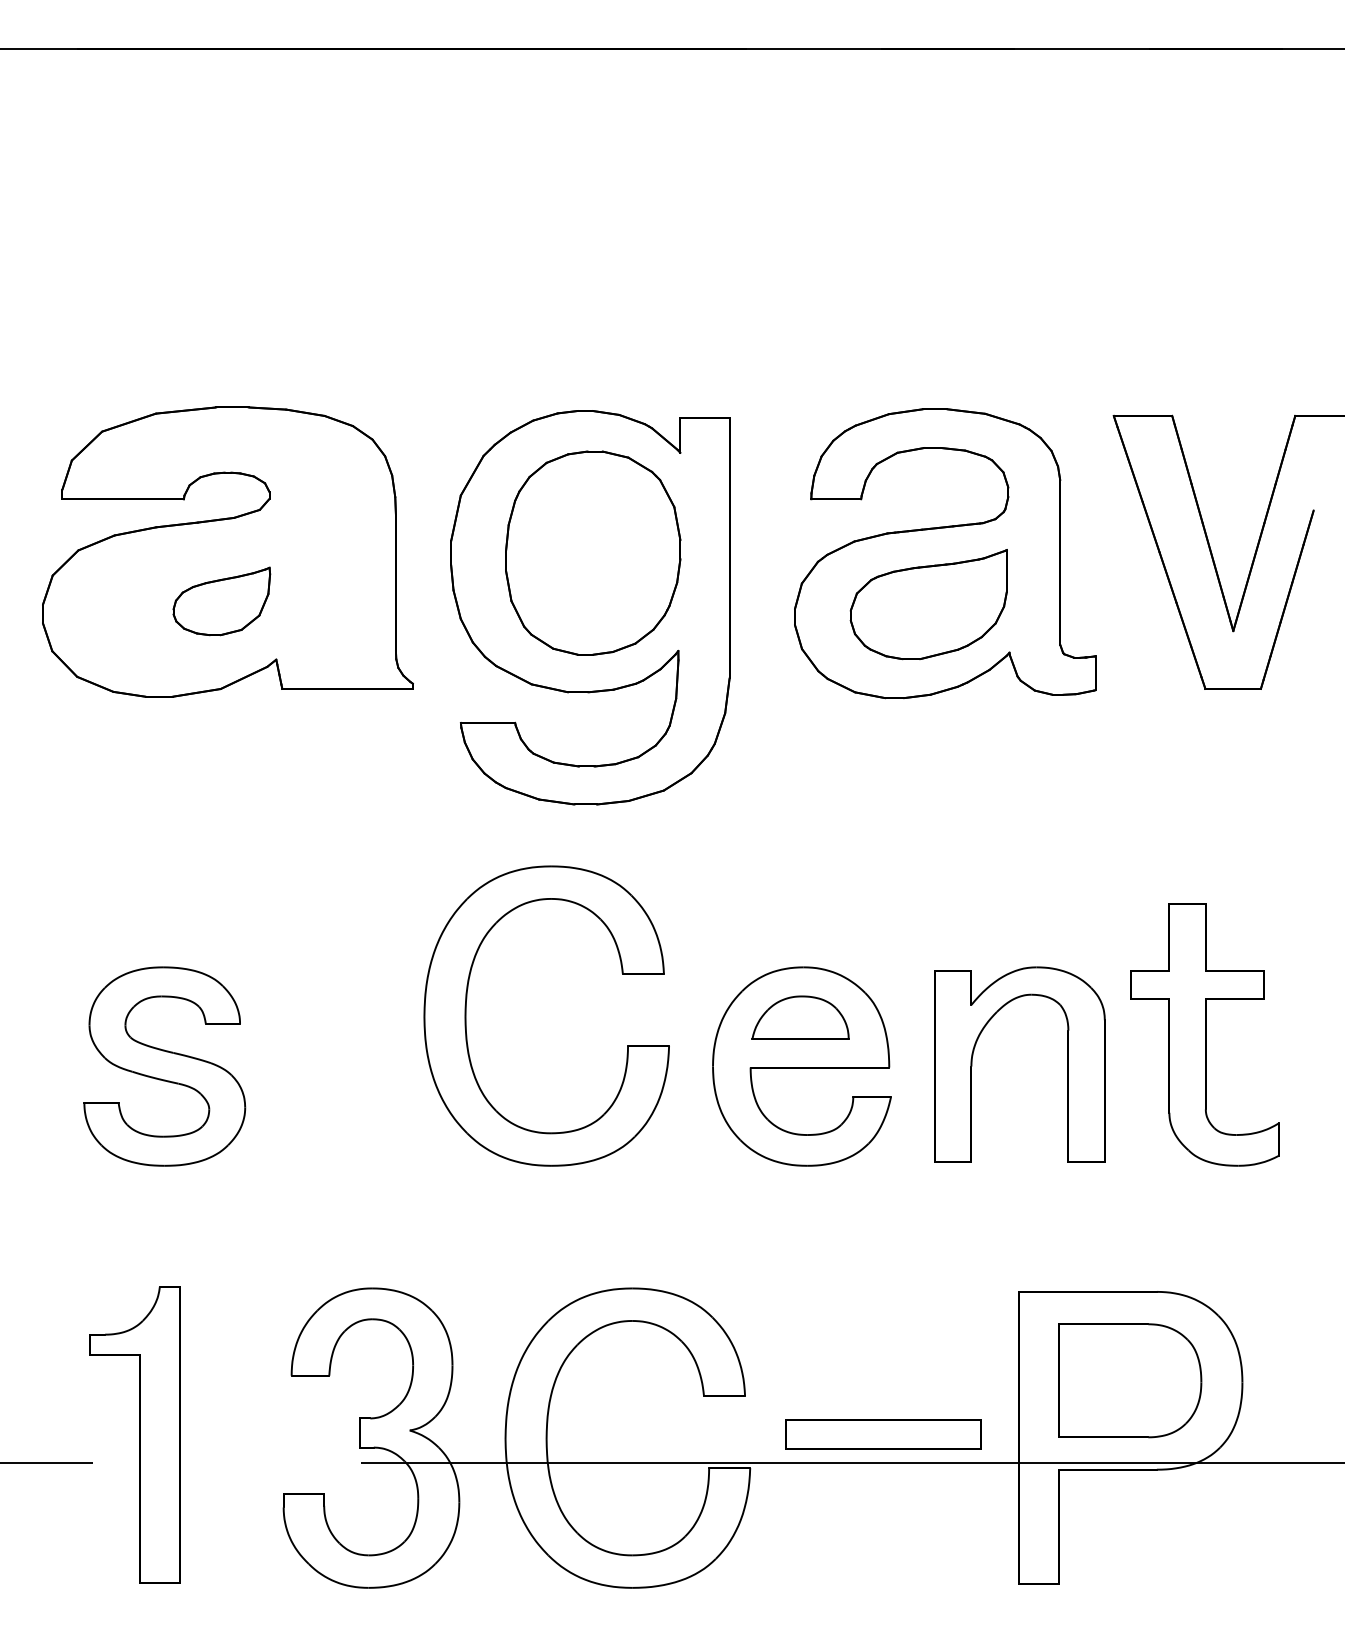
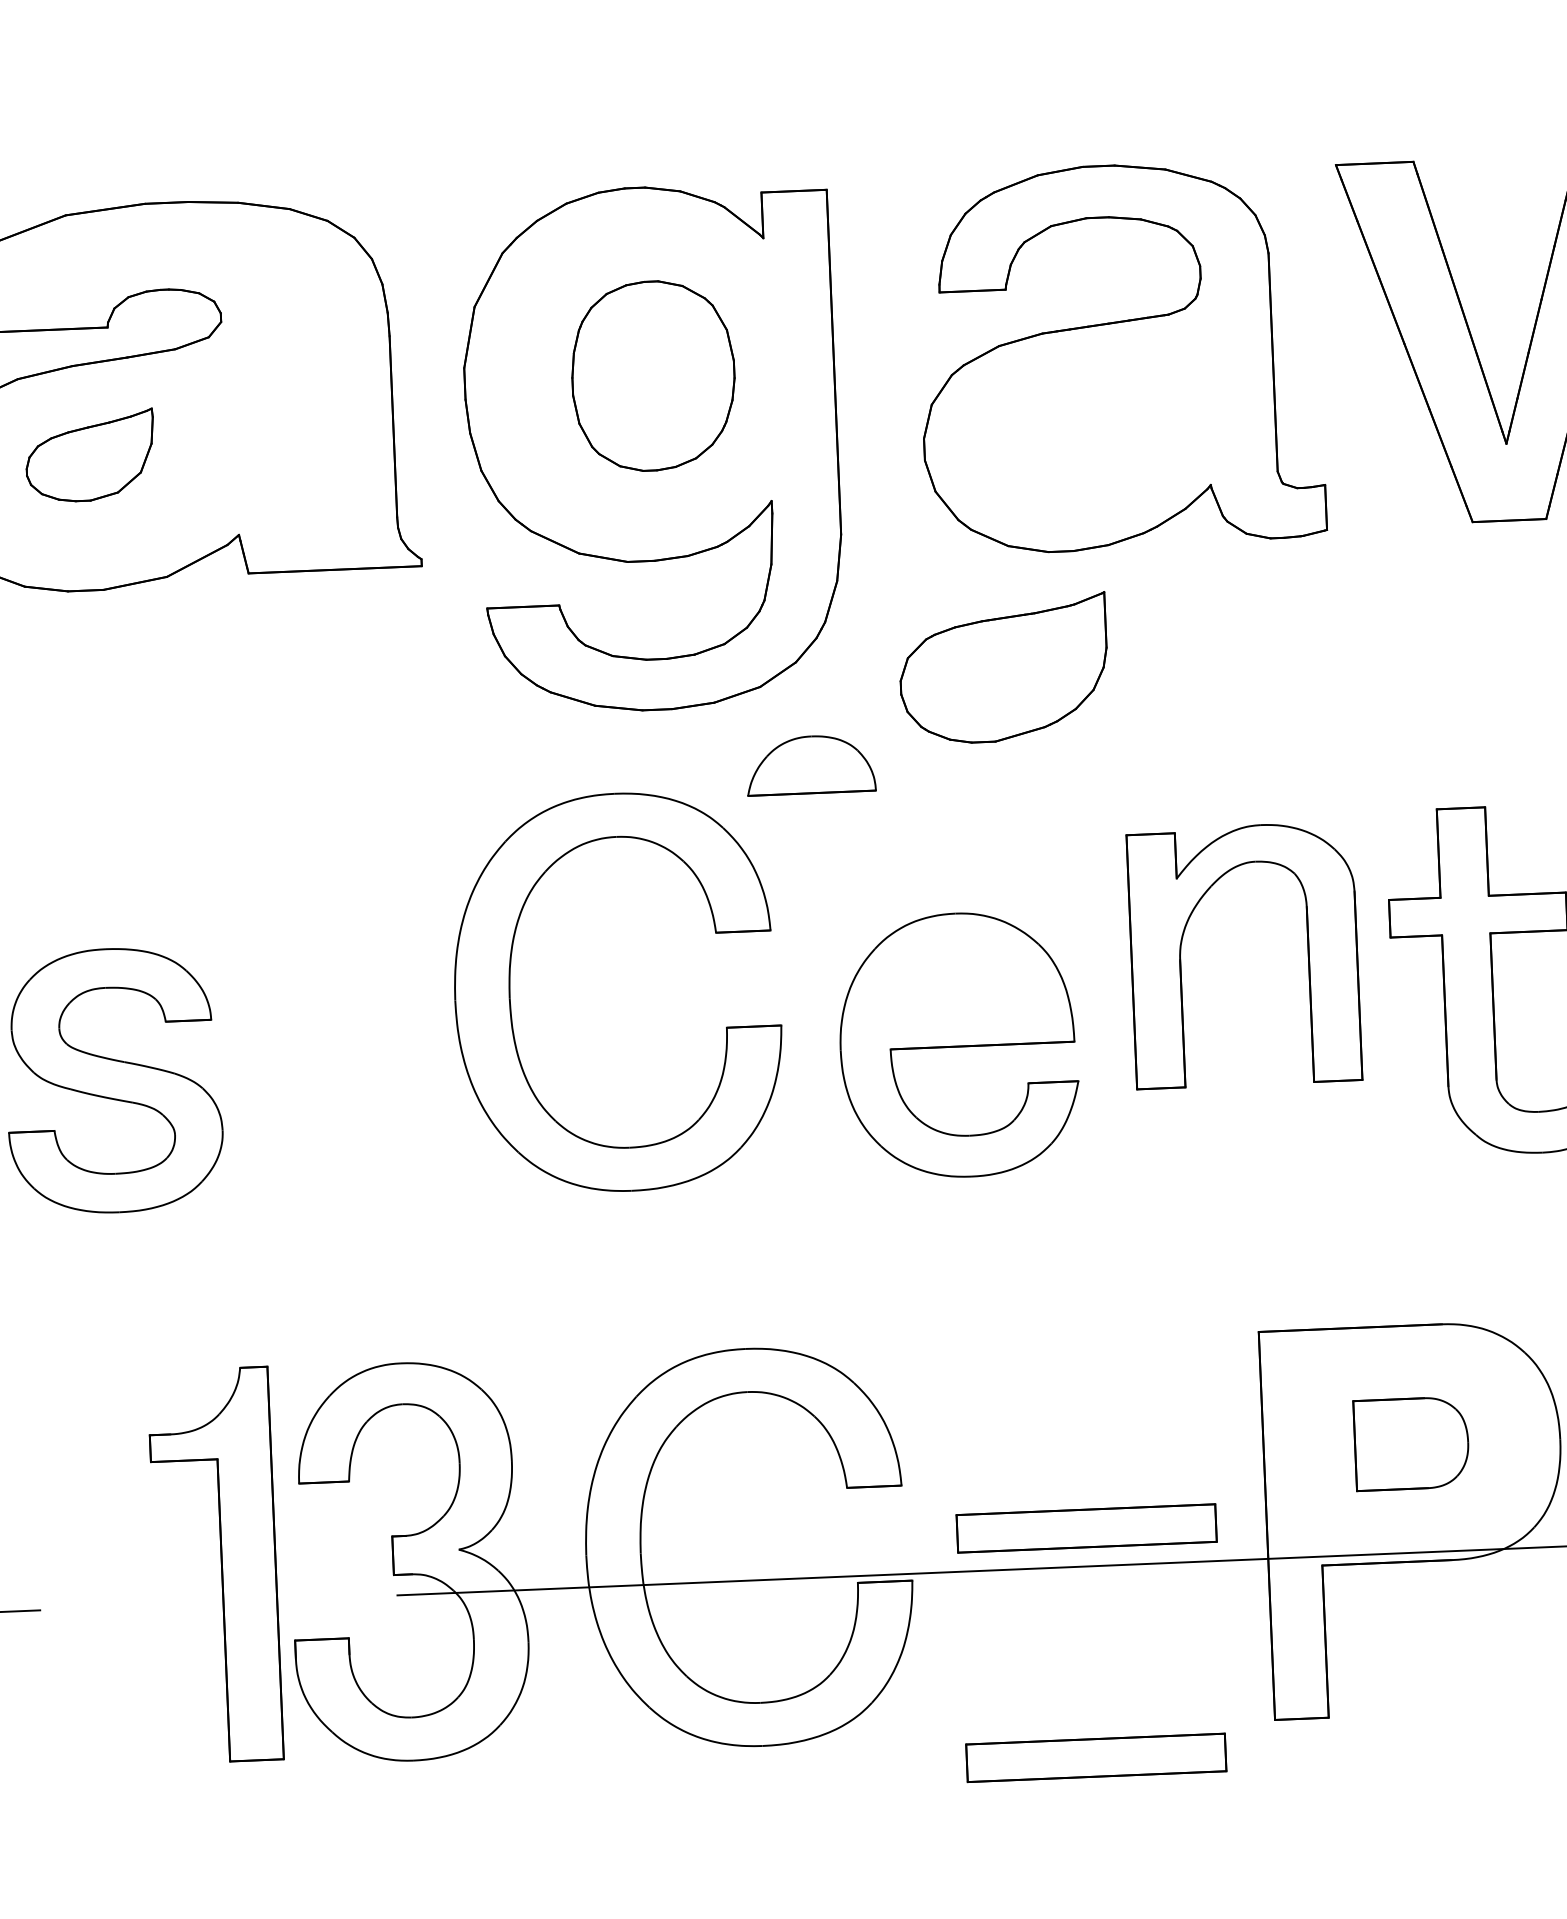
part: (593, 552) -> (653, 375), size x0.7
part: (221, 601) -> (89, 455), moved
part: (928, 604) -> (1003, 668), moved
part: (800, 1017) -> (810, 764), moved
part: (974, 1051) -> (1183, 940), moved
part: (1130, 1380) -> (1411, 1443), size x0.6
part: (134, 1434) -> (214, 1565), moved
part: (883, 1607) -> (1096, 1758), added

